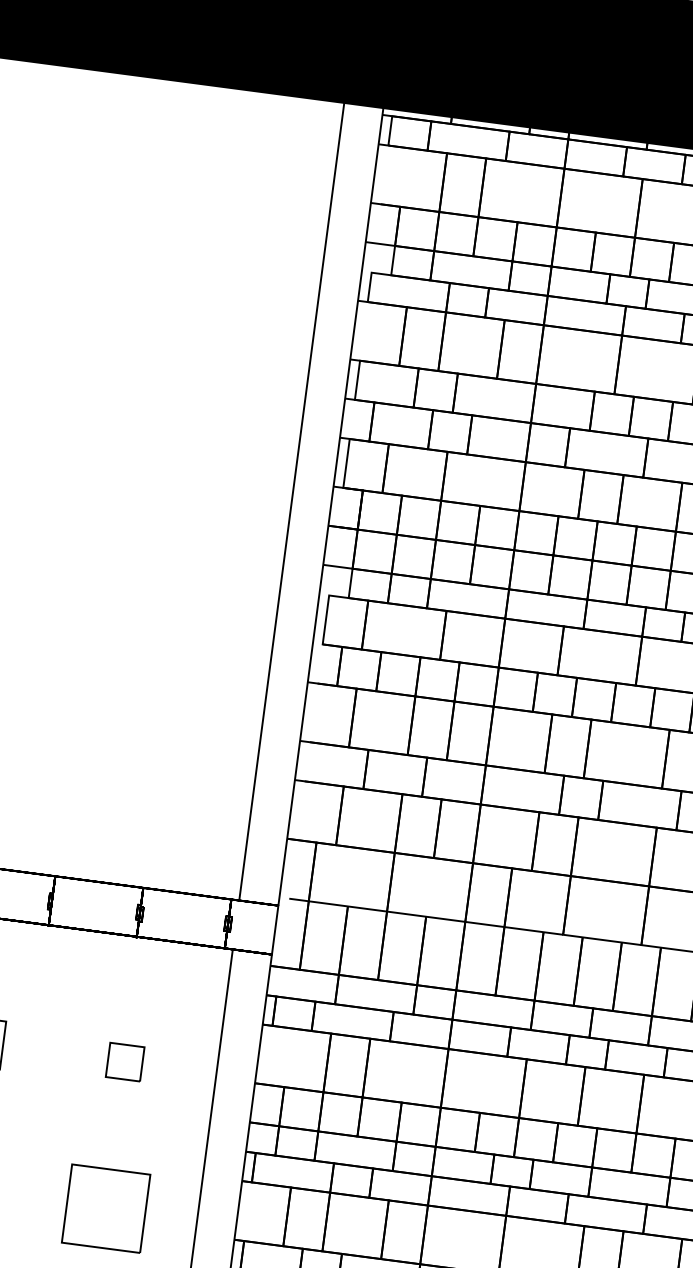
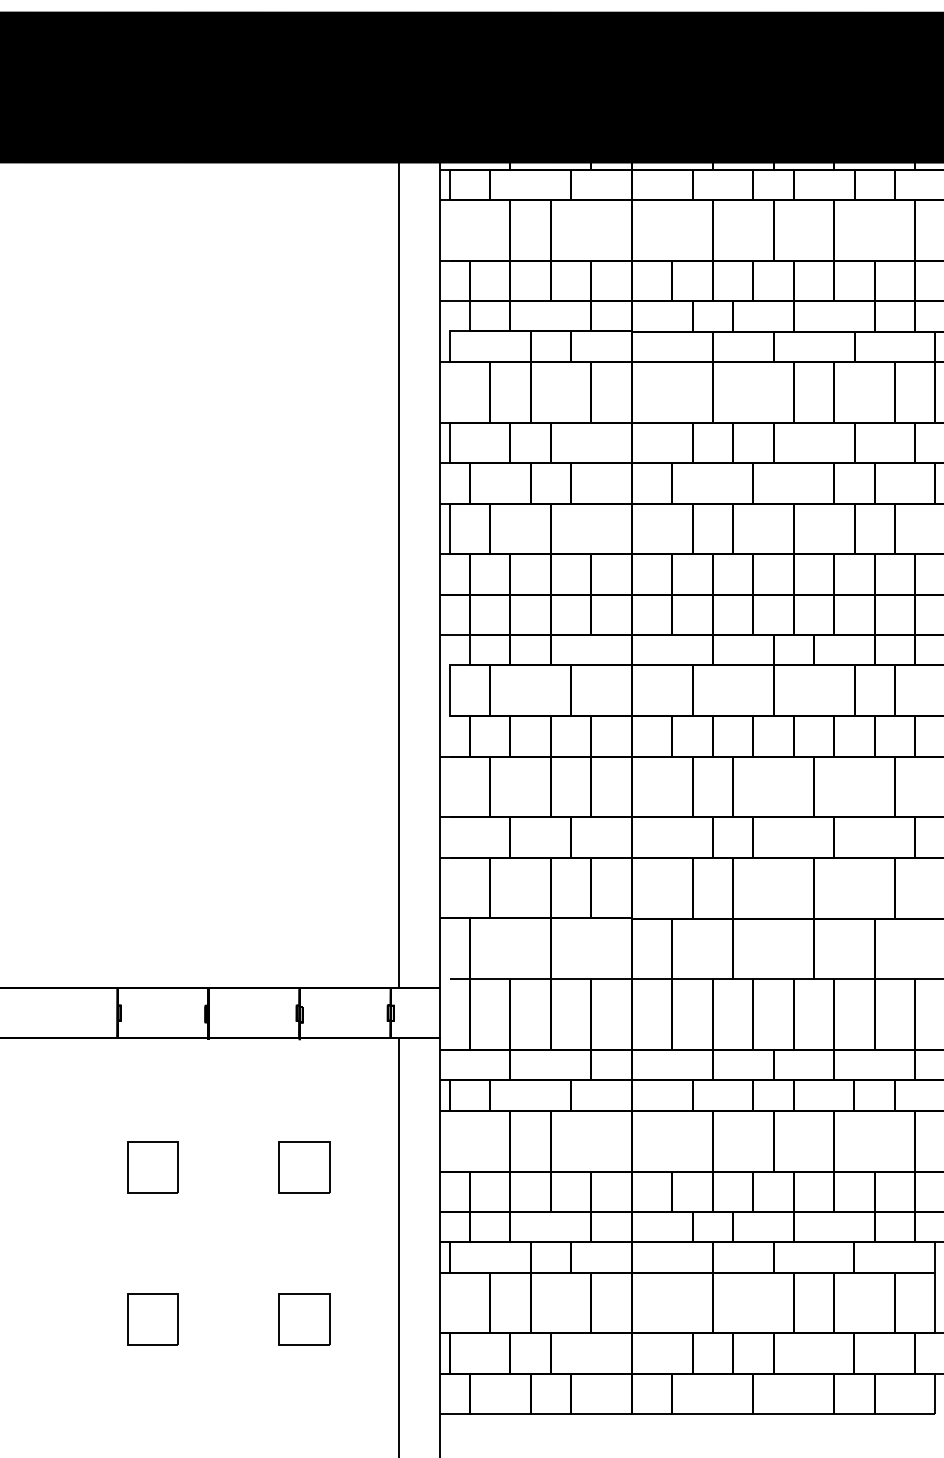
part: (125, 1062) -> (304, 1167), size x1.43
part: (105, 1209) -> (304, 1319), size x0.62

